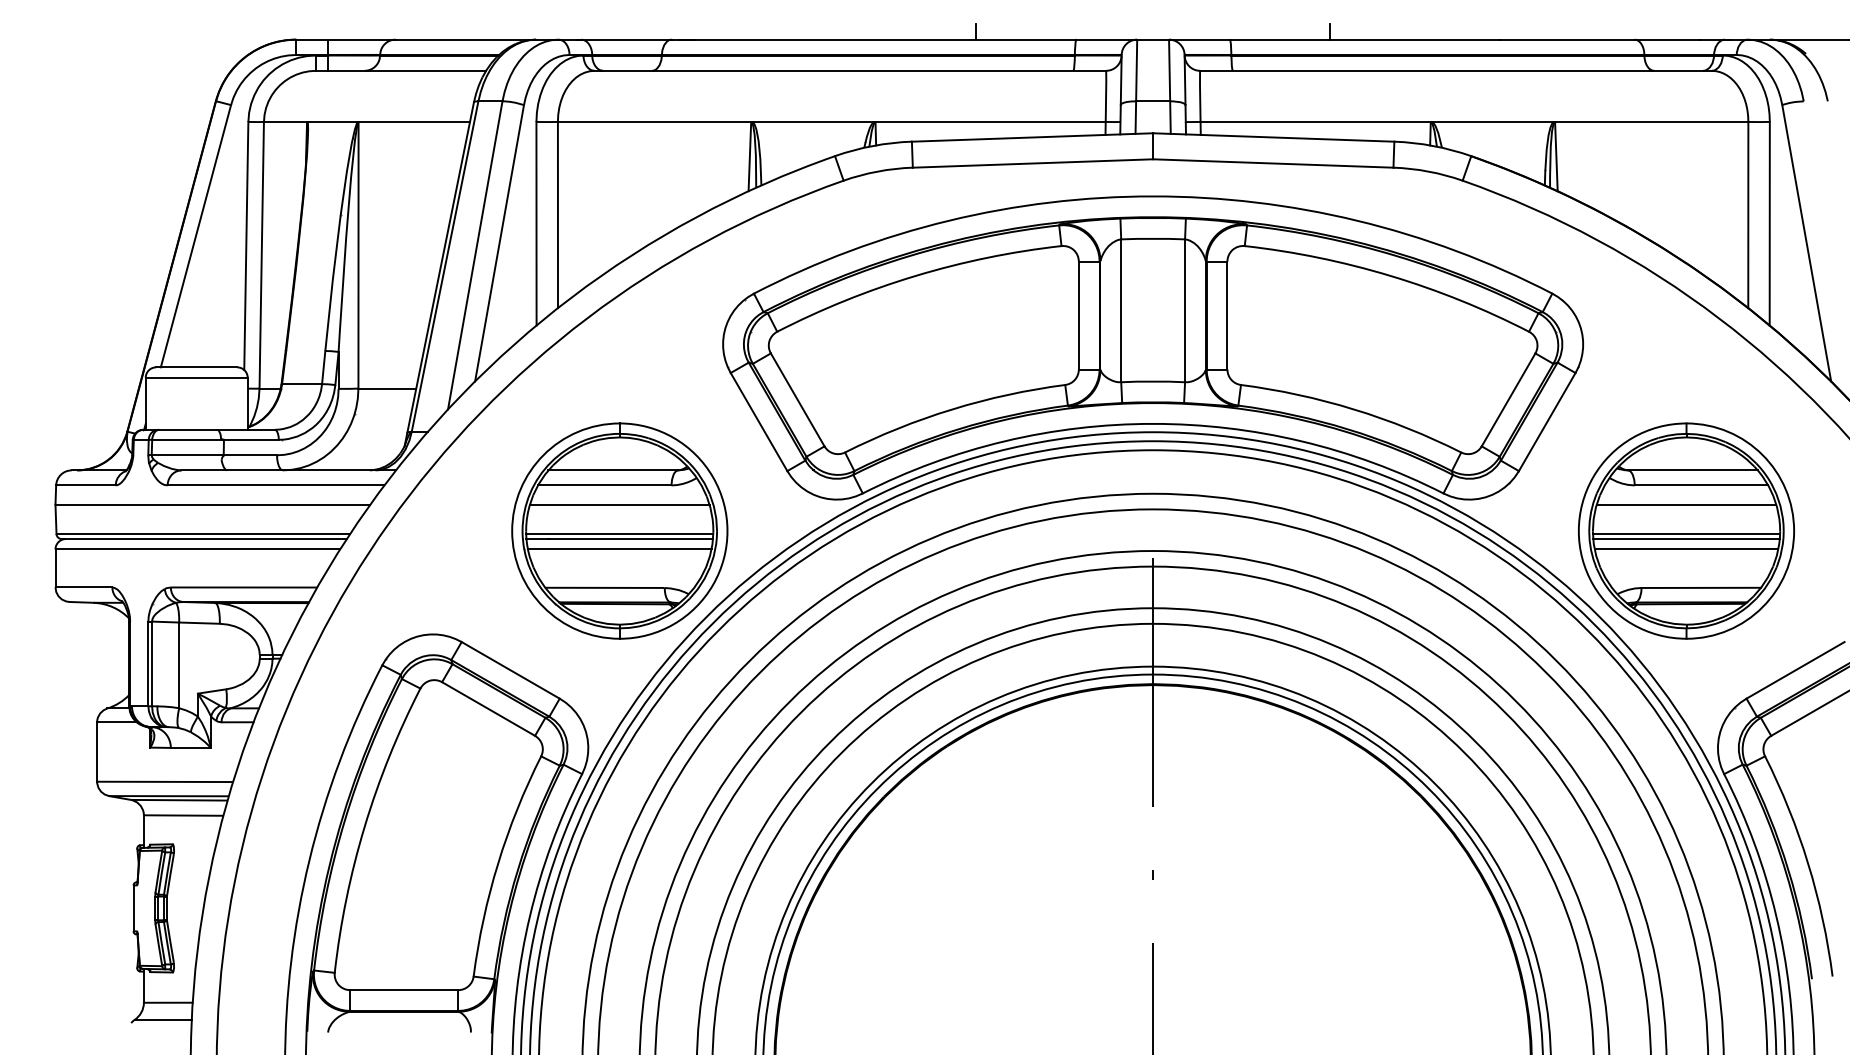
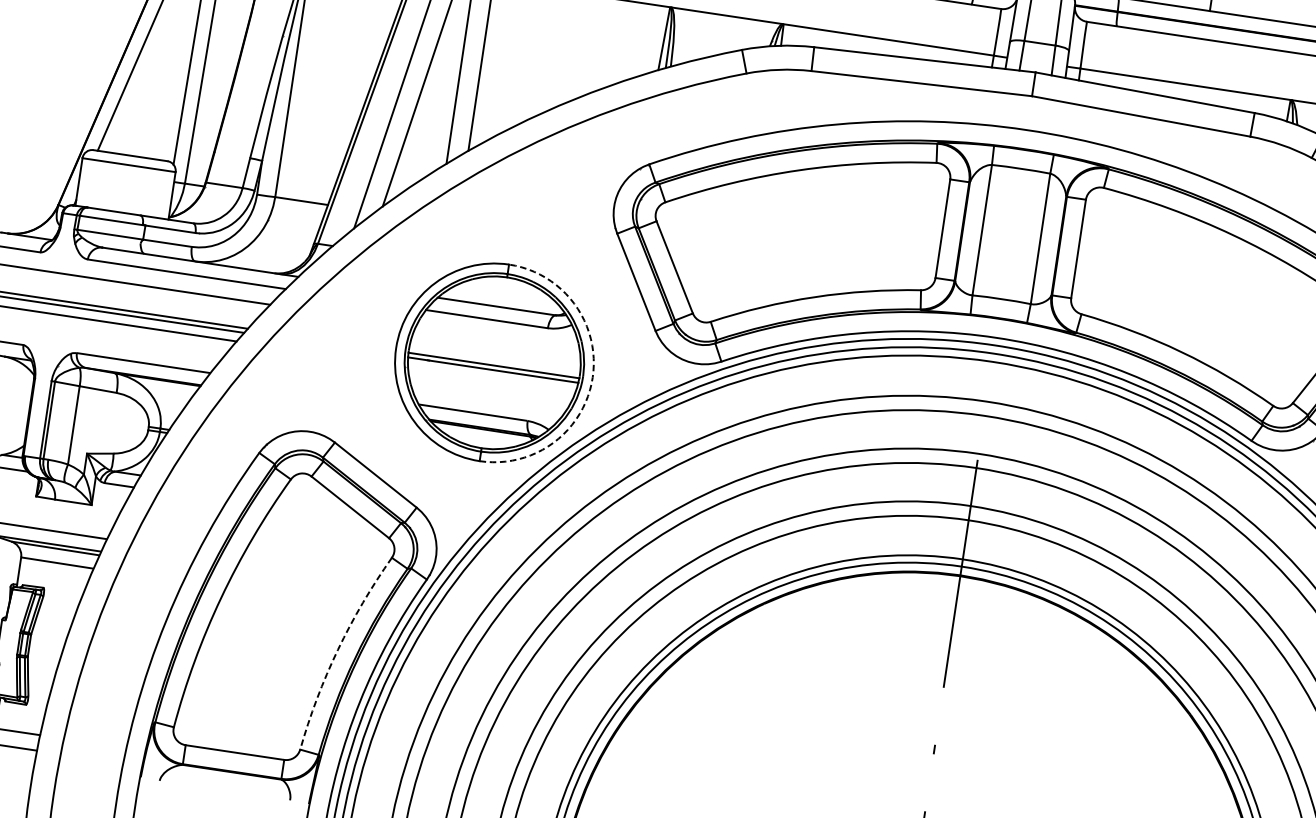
line: (619, 504) -> (497, 338), removed
arc: (727, 531) -> (592, 377), solid -> dashed
line: (619, 549) -> (491, 379), removed
arc: (498, 863) -> (338, 649), solid -> dashed

